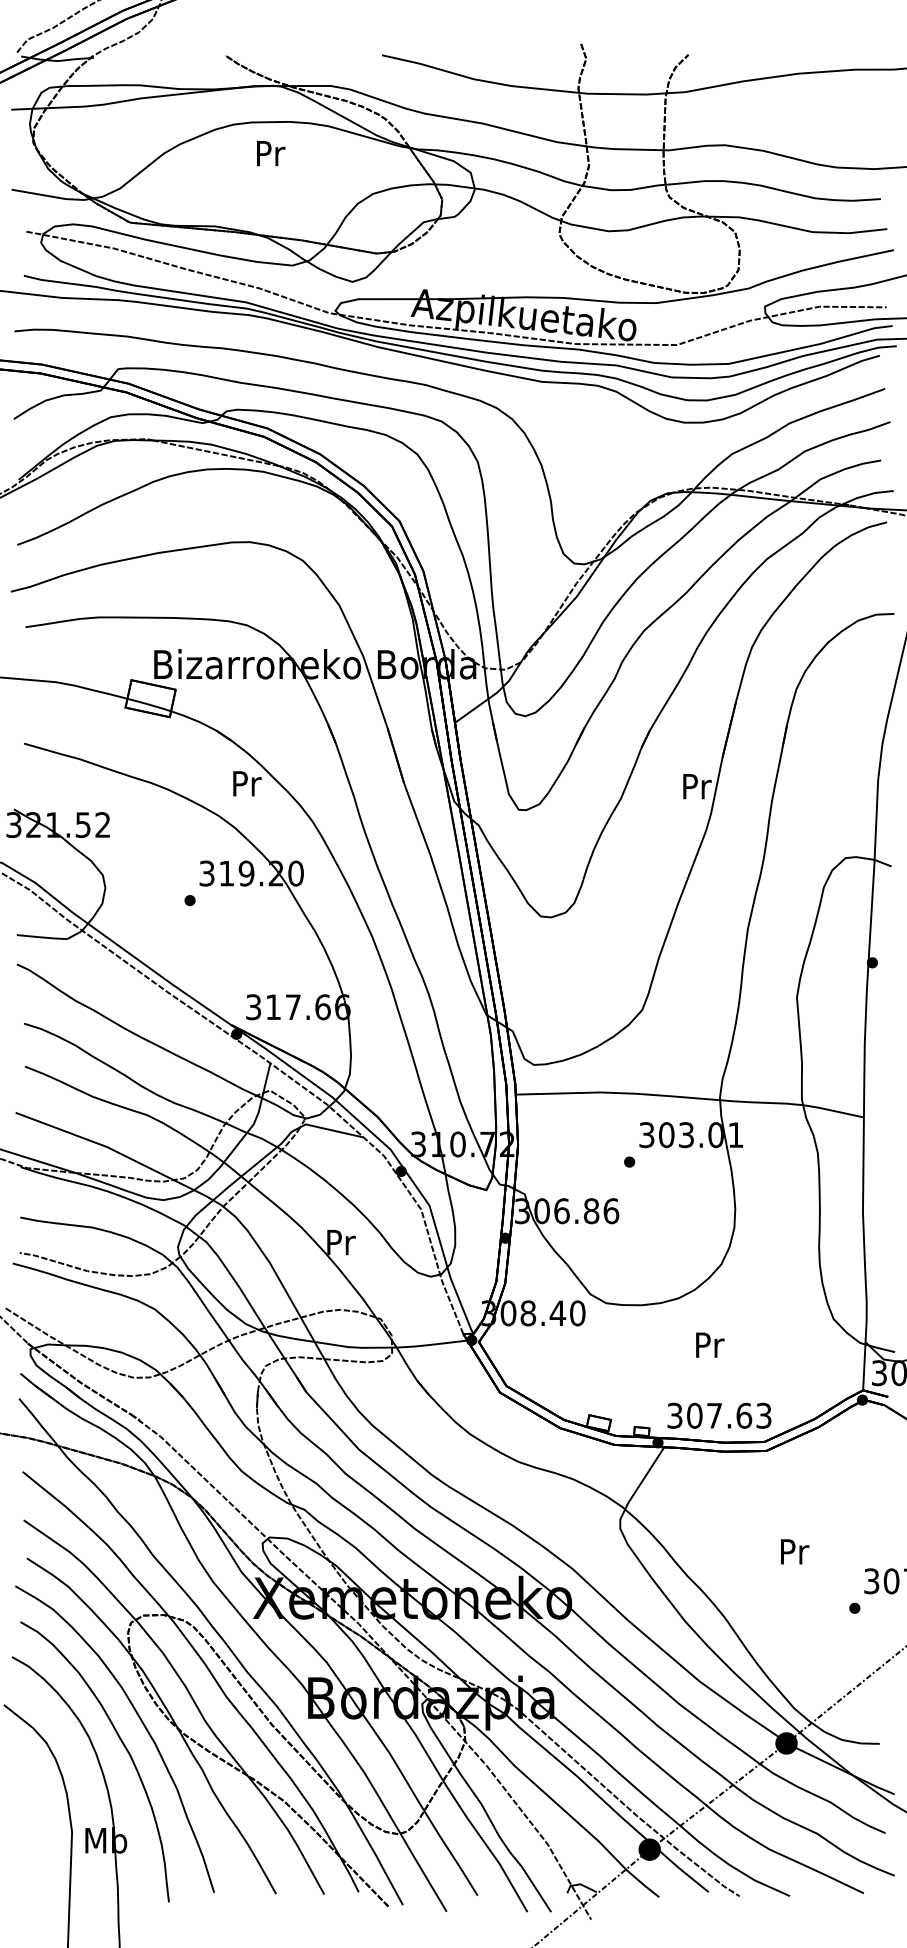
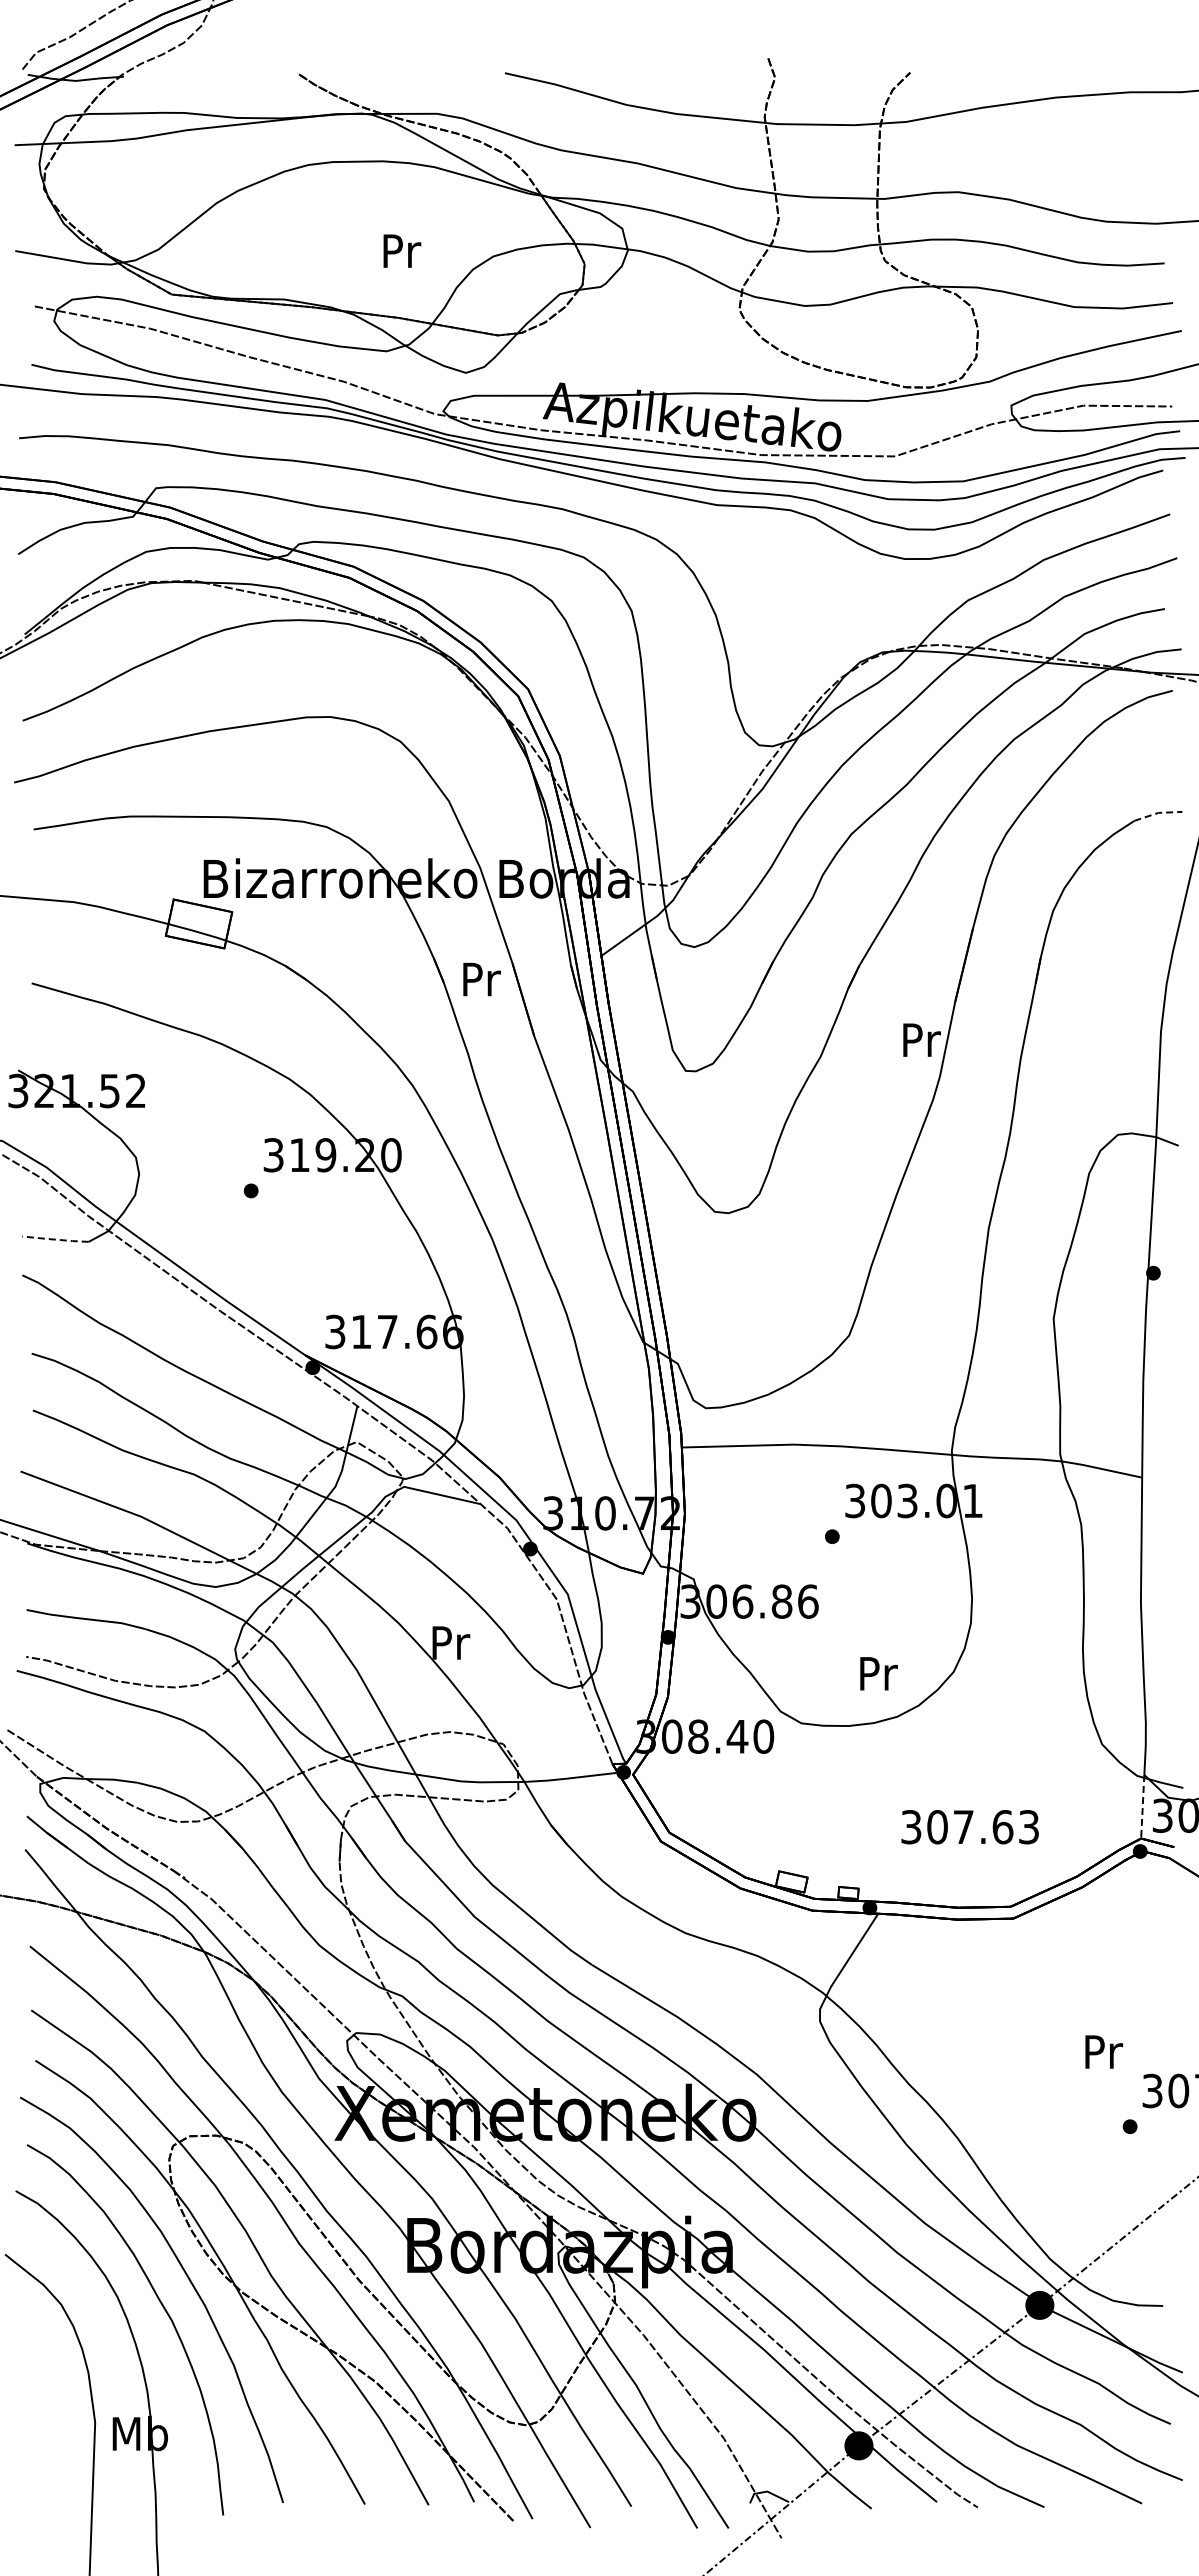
text: (271, 153) -> (402, 250), moved
line: (876, 614) -> (1158, 812), solid -> dashed
text: (247, 783) -> (481, 979), moved
line: (41, 937) -> (54, 1239), solid -> dashed
text: (709, 1344) -> (878, 1673), moved
line: (864, 1366) -> (1142, 1806), solid -> dashed
text: (718, 1416) -> (969, 1827), moved
text: (795, 1551) -> (1104, 2051), moved

